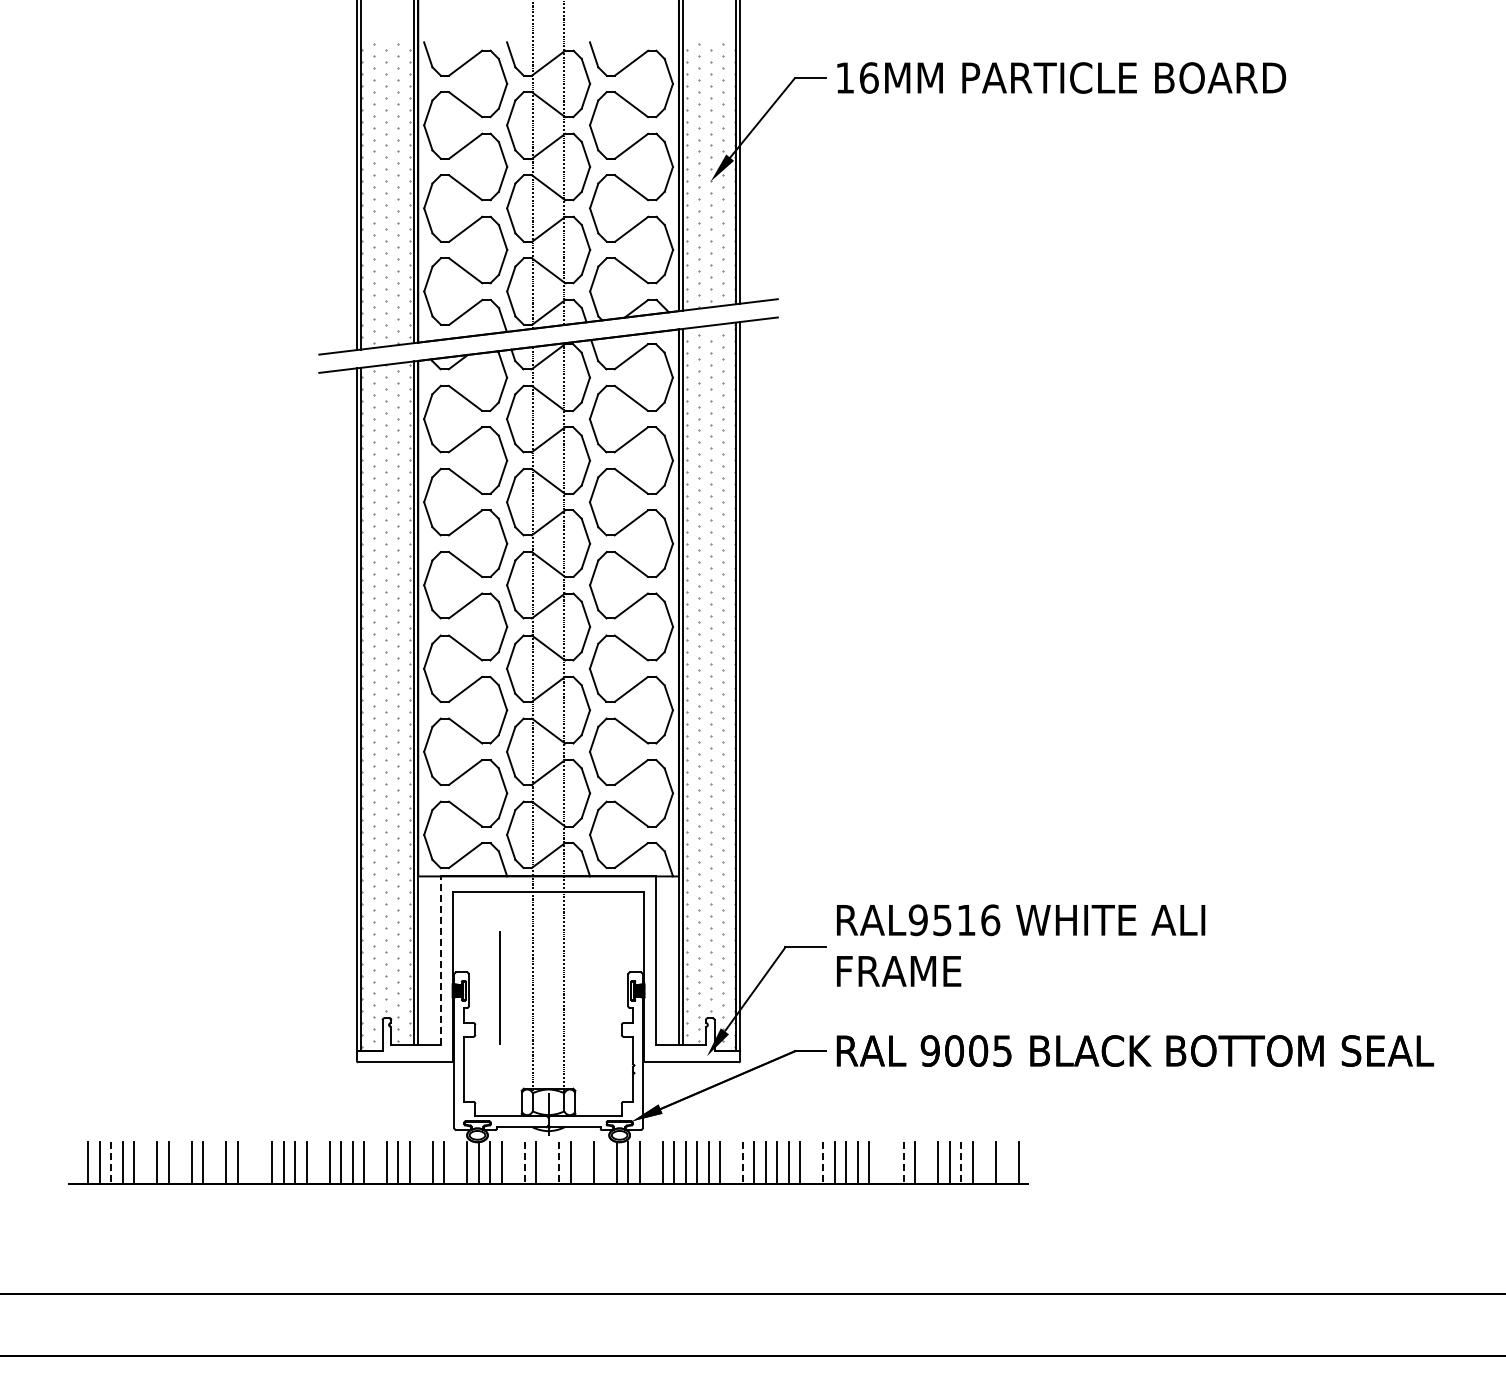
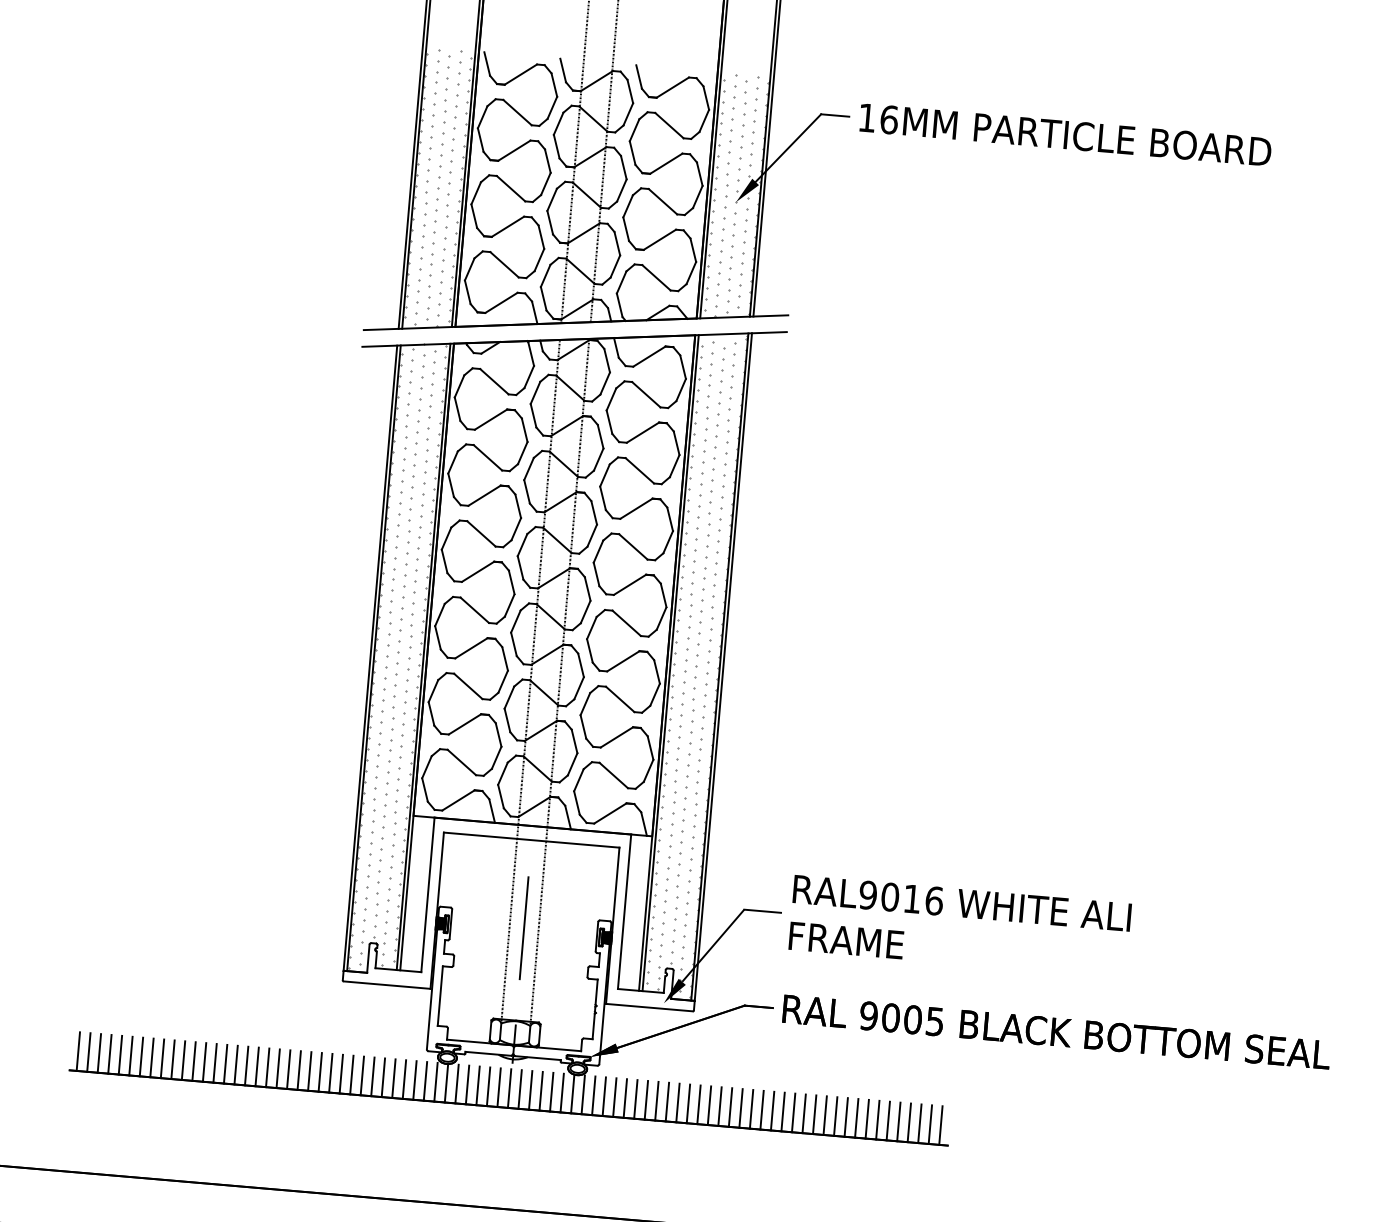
text: (942, 920) -> (890, 897), RAL9516 -> RAL9016
line: (441, 960) -> (428, 894), dashed -> solid
line: (499, 987) -> (524, 927), moved
line: (76, 1162) -> (77, 1051), added
line: (145, 1162) -> (141, 1056), added
line: (180, 1162) -> (173, 1059), added
line: (214, 1162) -> (204, 1061), added
line: (249, 1162) -> (236, 1064), added
line: (260, 1162) -> (246, 1065), added
line: (318, 1162) -> (299, 1070), added
line: (375, 1162) -> (351, 1074), added
line: (421, 1162) -> (394, 1078), added
line: (455, 1162) -> (425, 1080), added
line: (513, 1162) -> (478, 1085), added
line: (547, 1162) -> (509, 1088), added
line: (582, 1162) -> (541, 1090), added
line: (605, 1162) -> (562, 1092), added
line: (651, 1162) -> (604, 1096), added
line: (731, 1162) -> (677, 1102), added
line: (811, 1162) -> (751, 1108), added
line: (880, 1162) -> (814, 1114), added
line: (892, 1162) -> (825, 1115), added
line: (926, 1162) -> (856, 1117), added
line: (984, 1162) -> (909, 1122), added
line: (1007, 1162) -> (930, 1124), added
line: (111, 1163) -> (109, 1054), dashed -> solid
line: (524, 1163) -> (488, 1087), dashed -> solid
line: (559, 1163) -> (520, 1089), dashed -> solid
line: (742, 1163) -> (687, 1104), dashed -> solid
line: (823, 1163) -> (762, 1110), dashed -> solid
line: (903, 1163) -> (835, 1116), dashed -> solid
line: (961, 1163) -> (888, 1121), dashed -> solid

